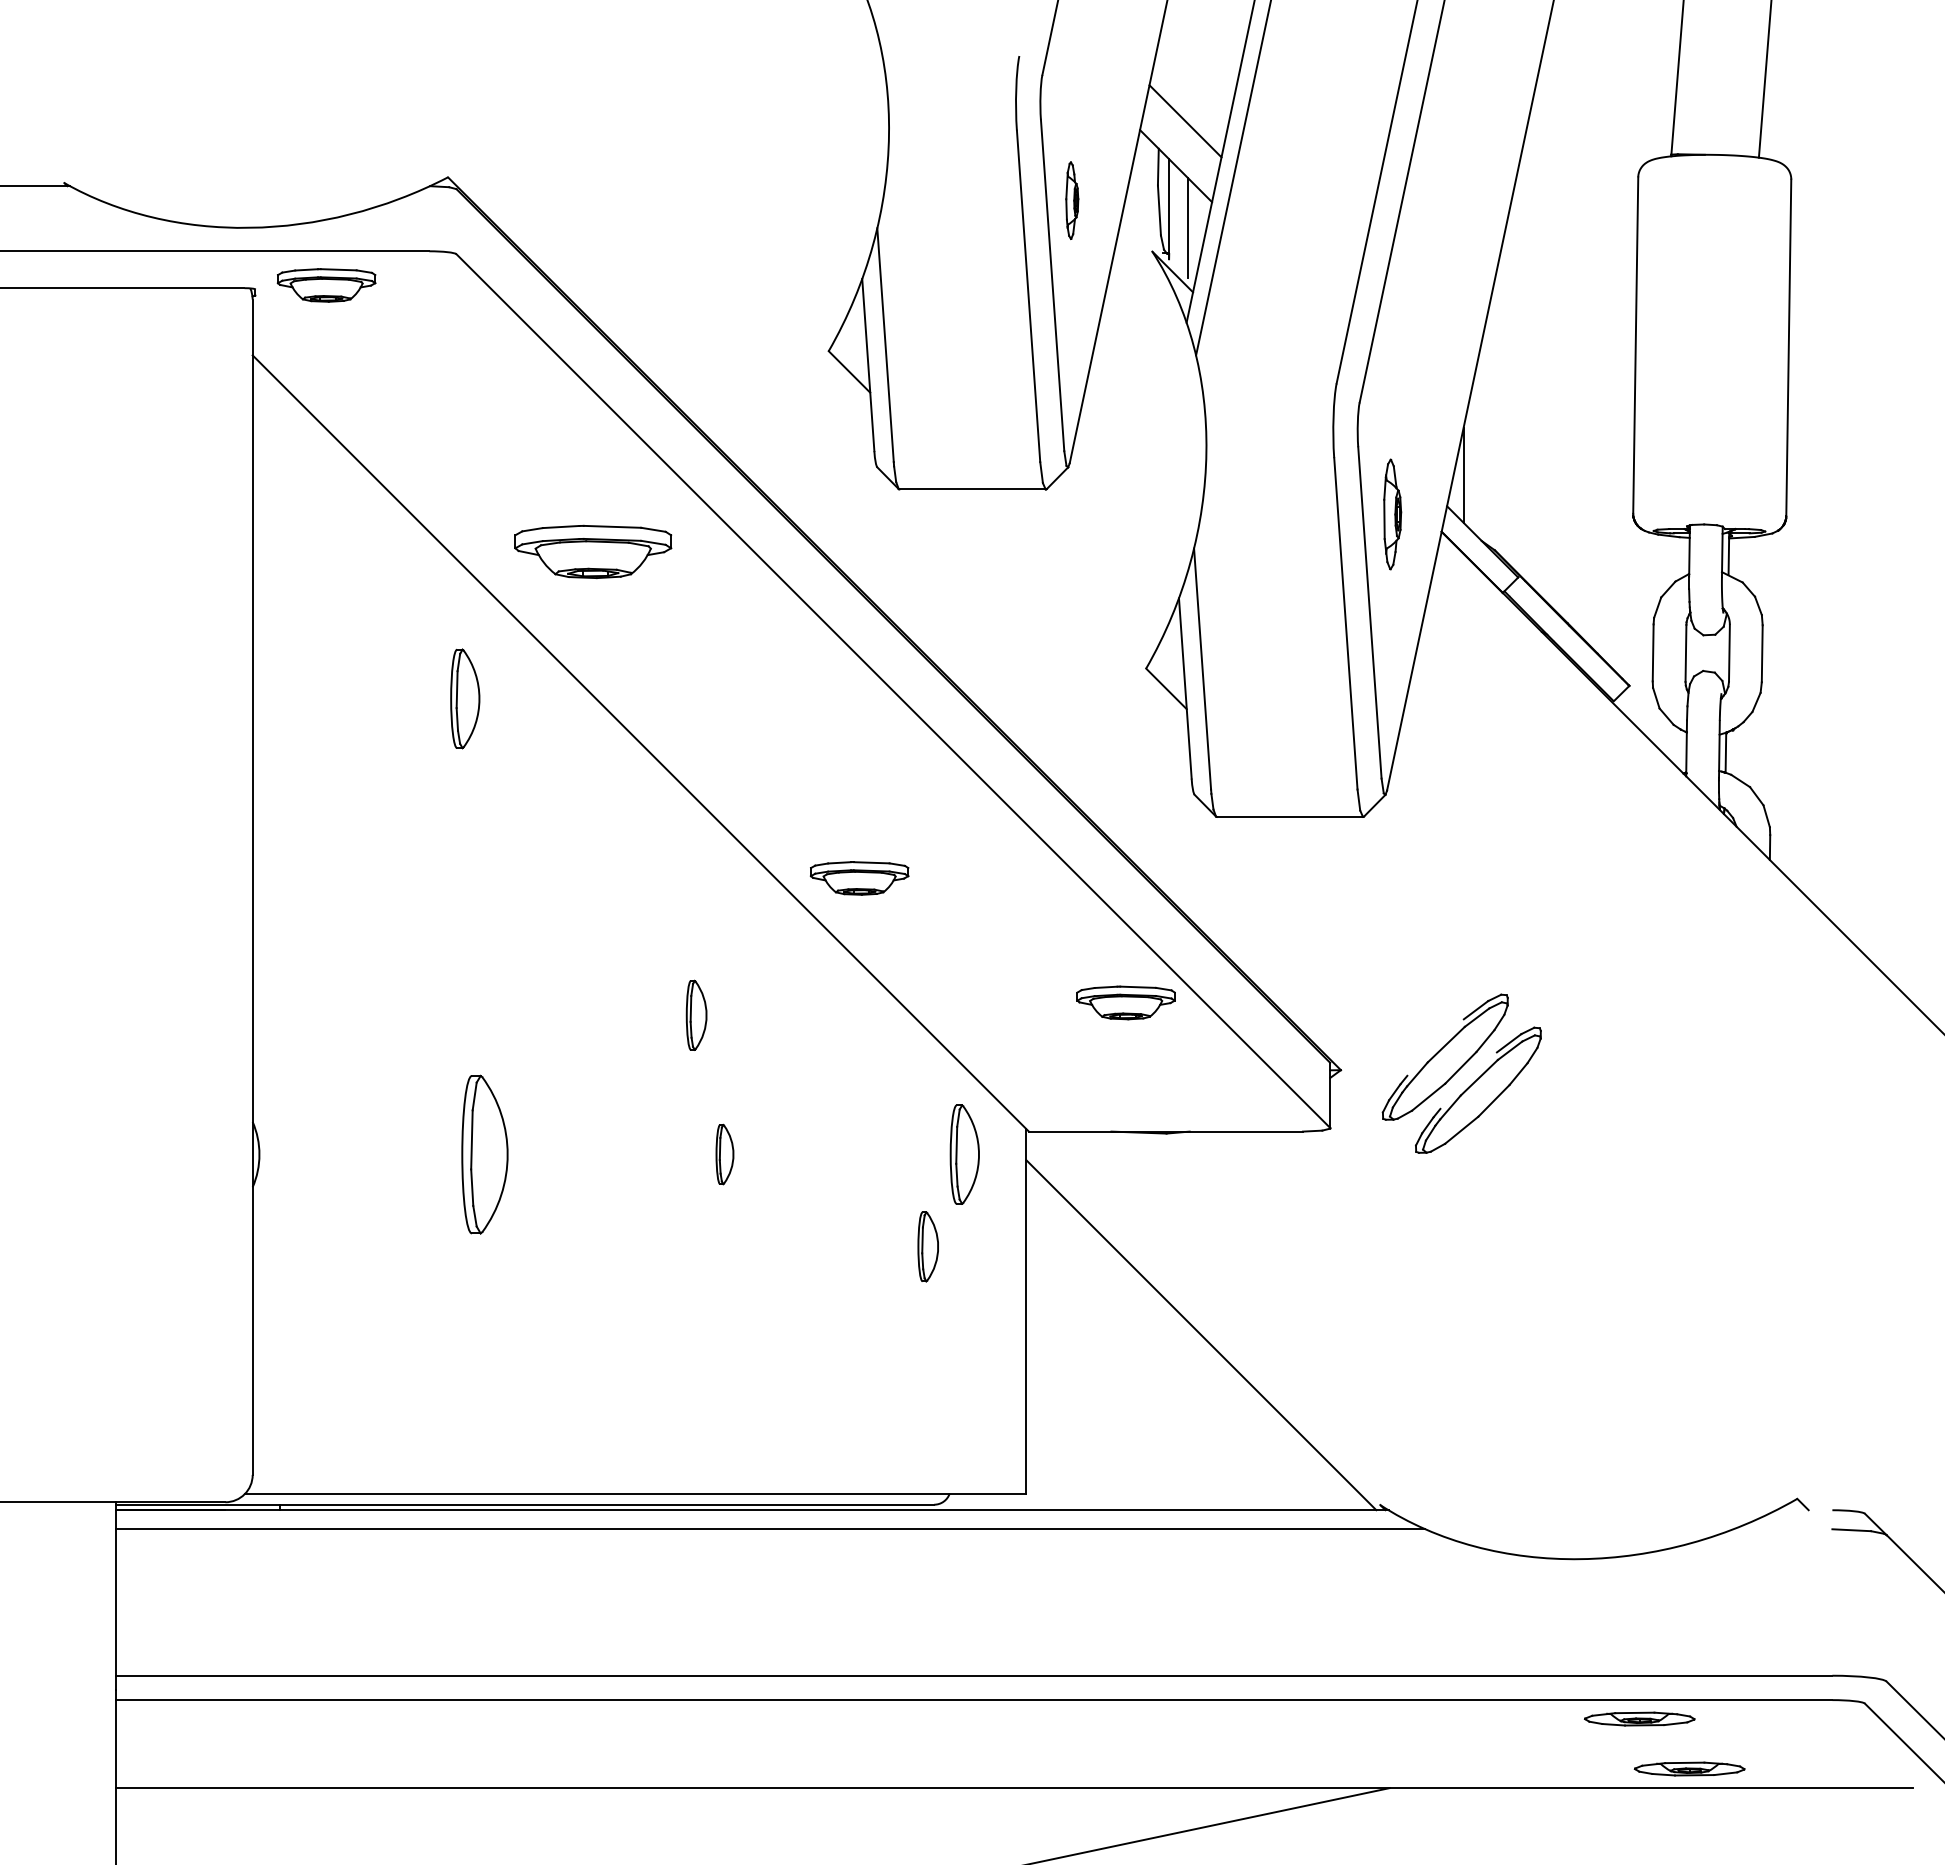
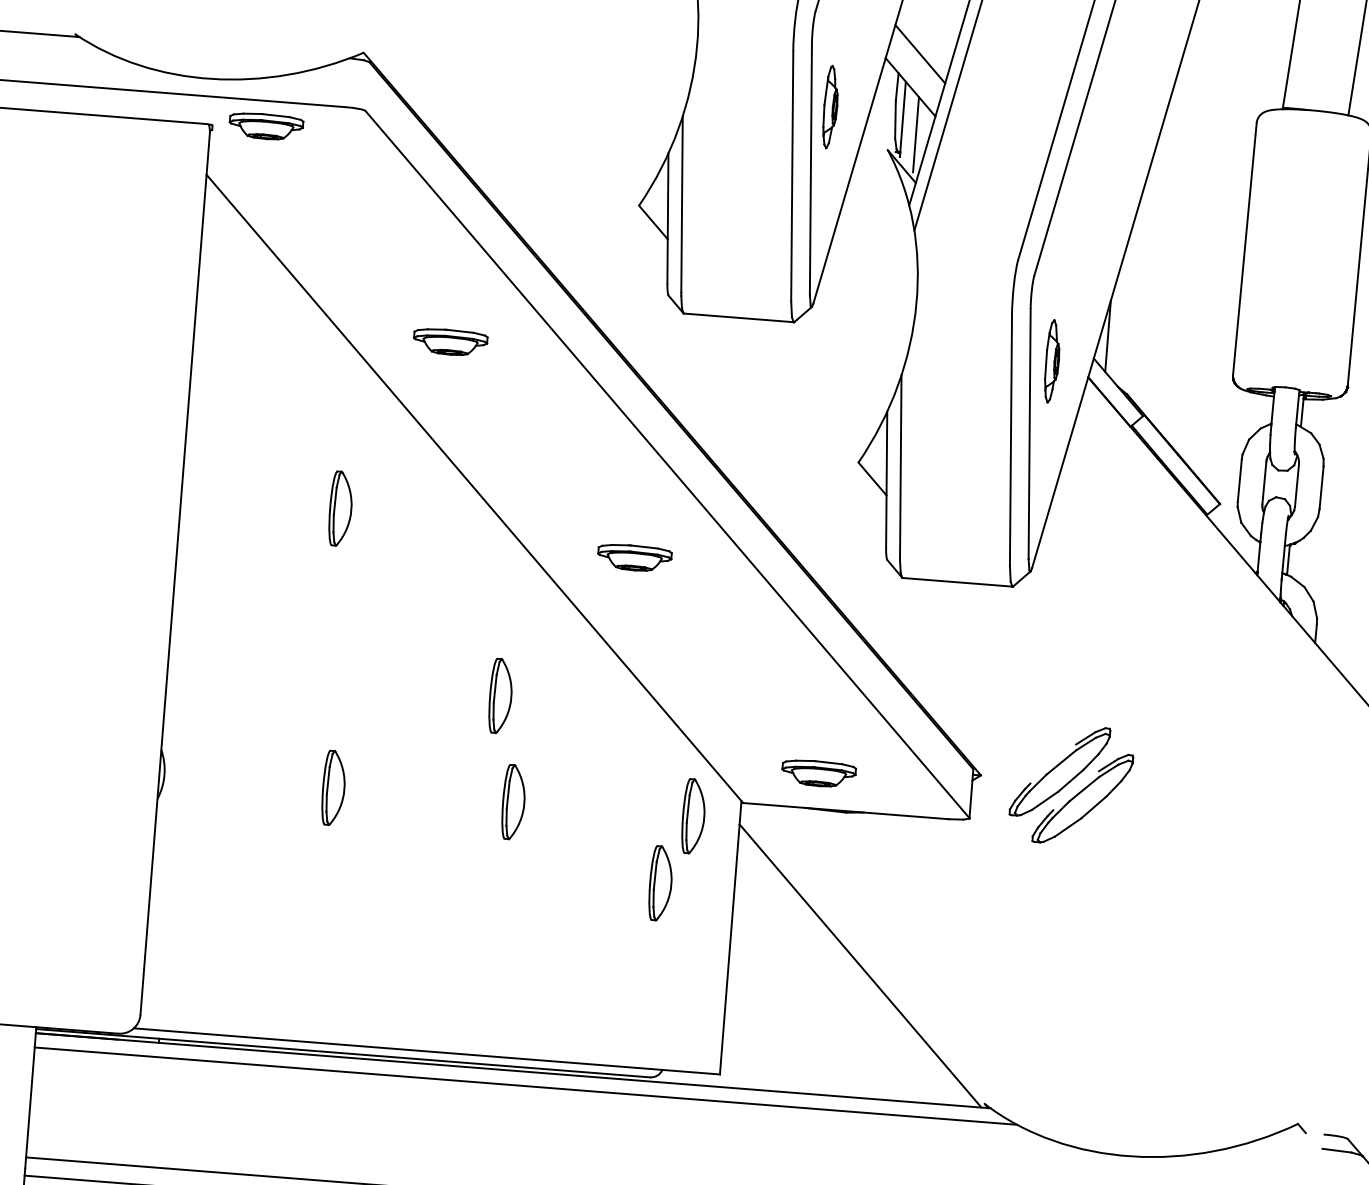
part: (1071, 200) -> (830, 106), size x1.43
part: (592, 551) -> (449, 342), size x0.62
part: (465, 698) -> (340, 508), moved
part: (859, 878) -> (634, 558), moved
part: (1125, 1002) -> (818, 773), moved
part: (696, 1015) -> (500, 696), size x1.43
part: (485, 1154) -> (334, 788), size x0.62
part: (724, 1154) -> (513, 802), size x1.67
part: (928, 1246) -> (661, 883), size x1.43

